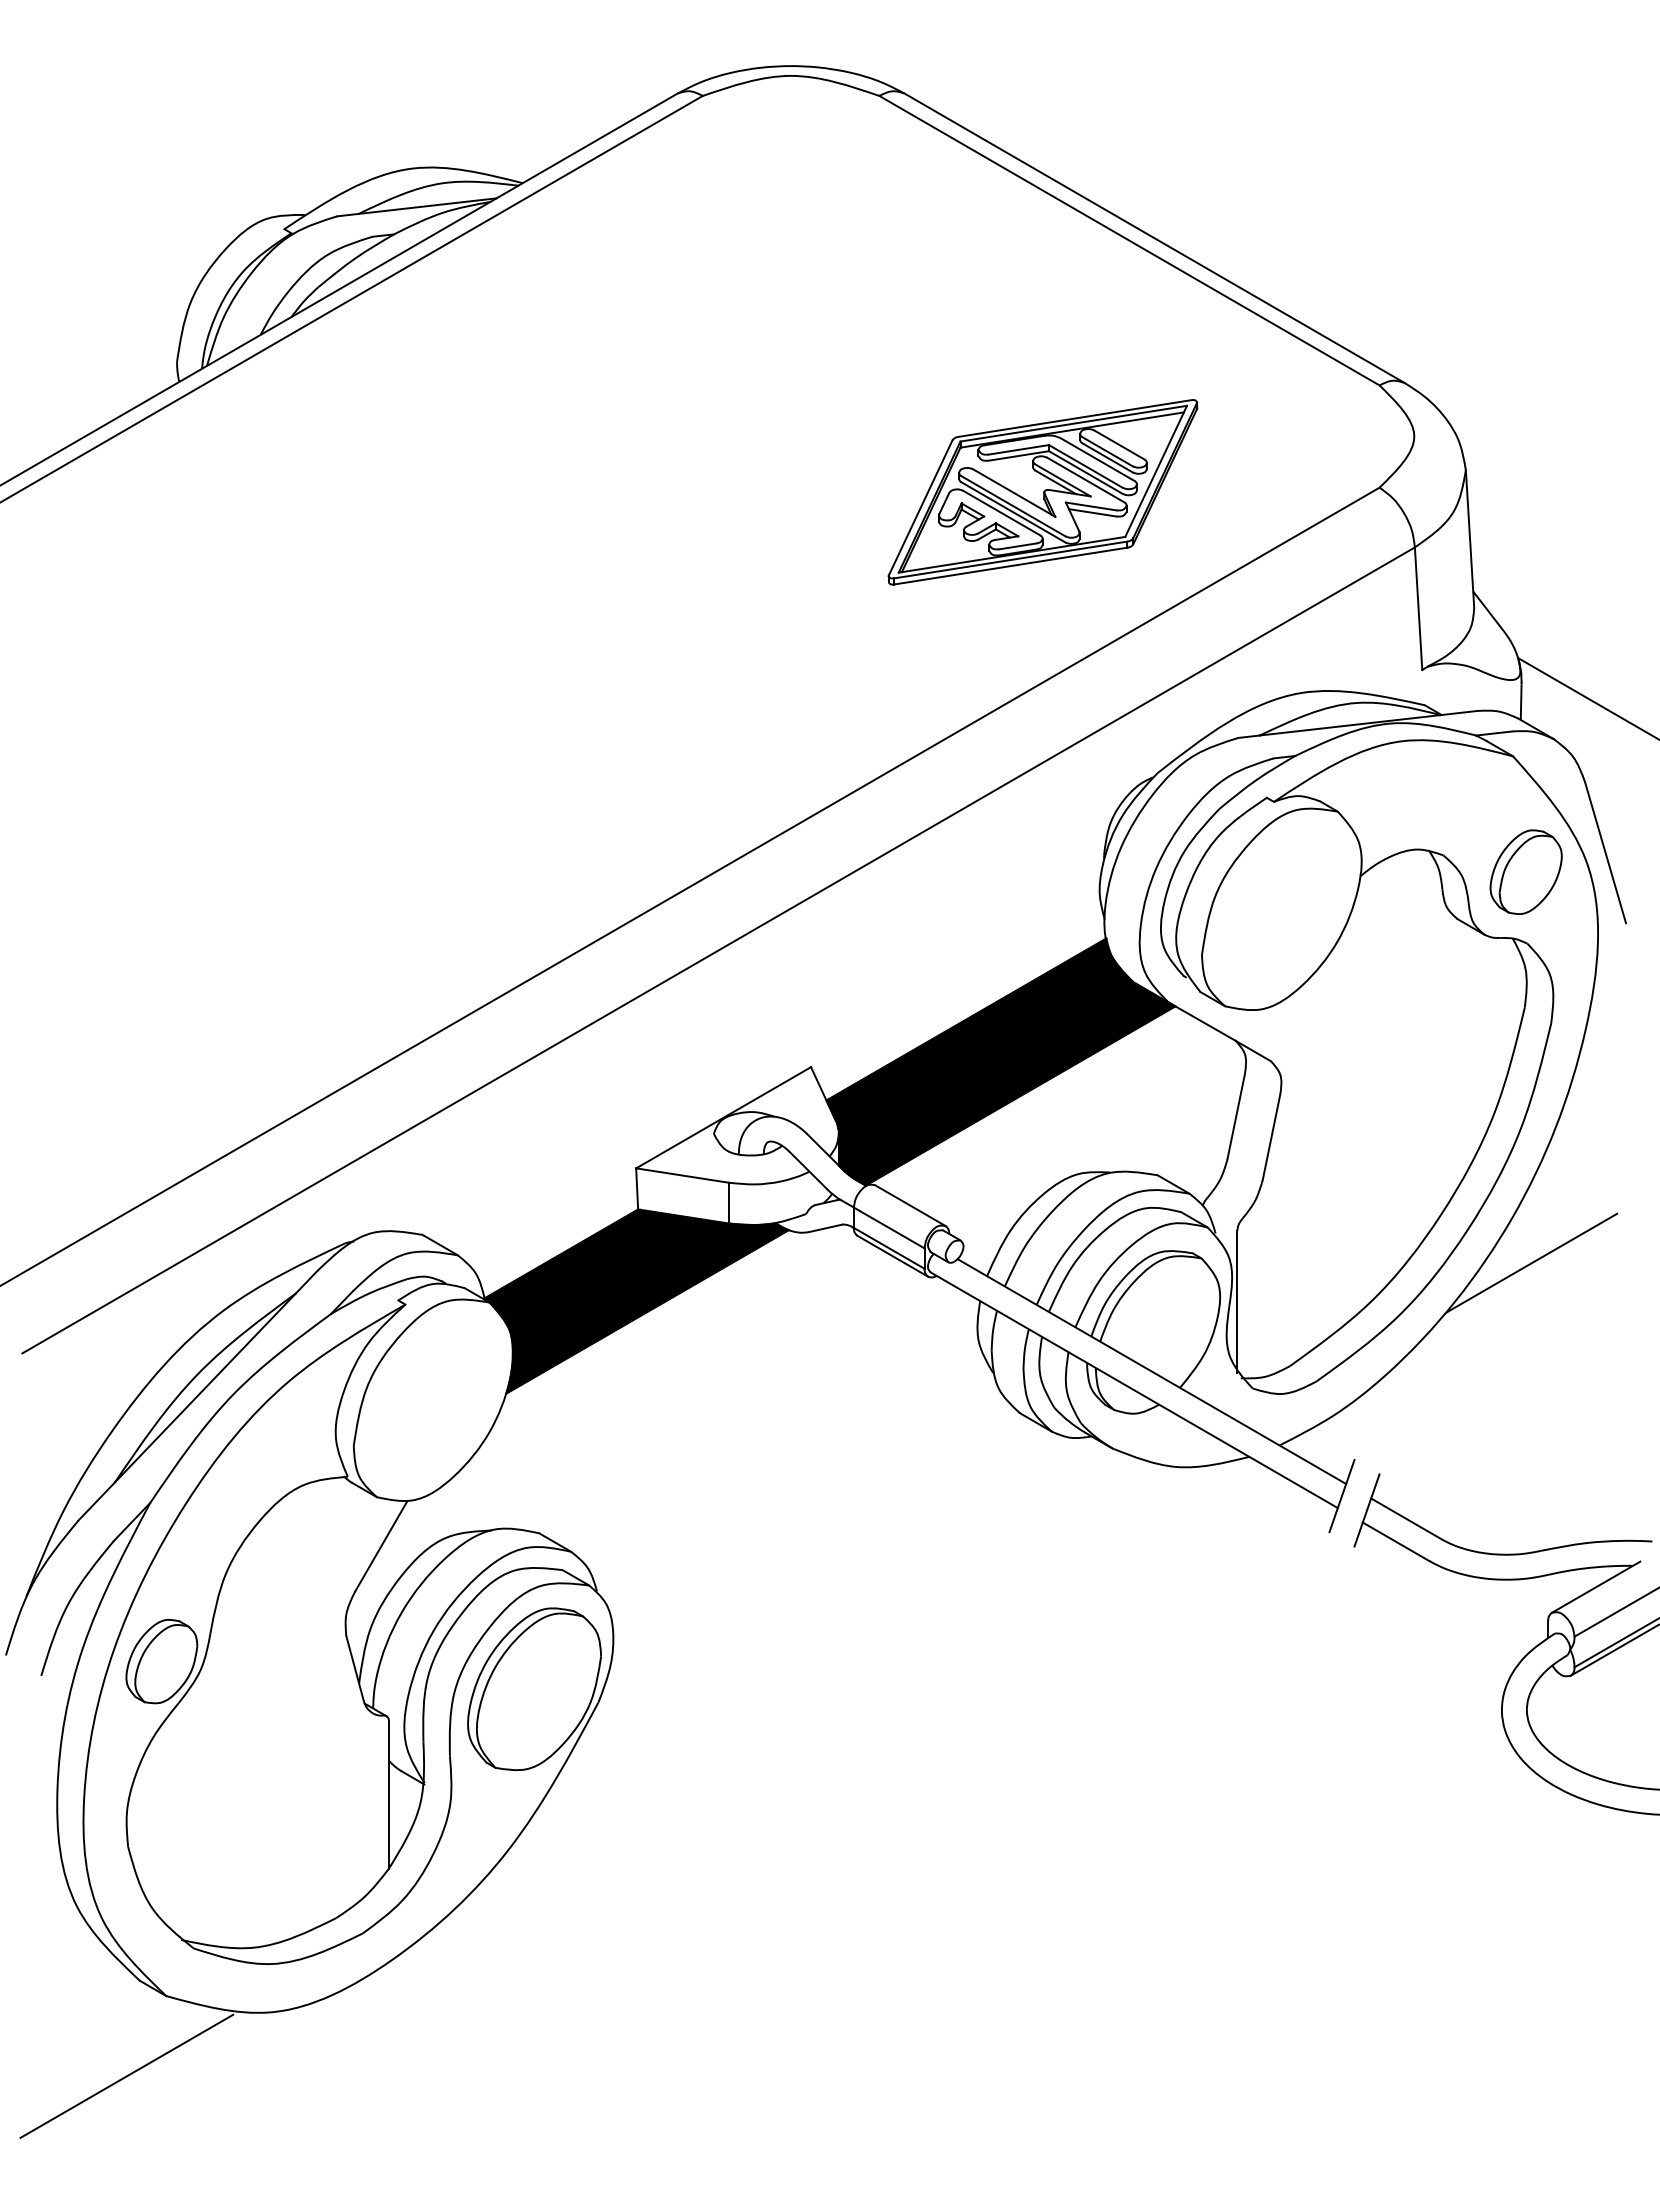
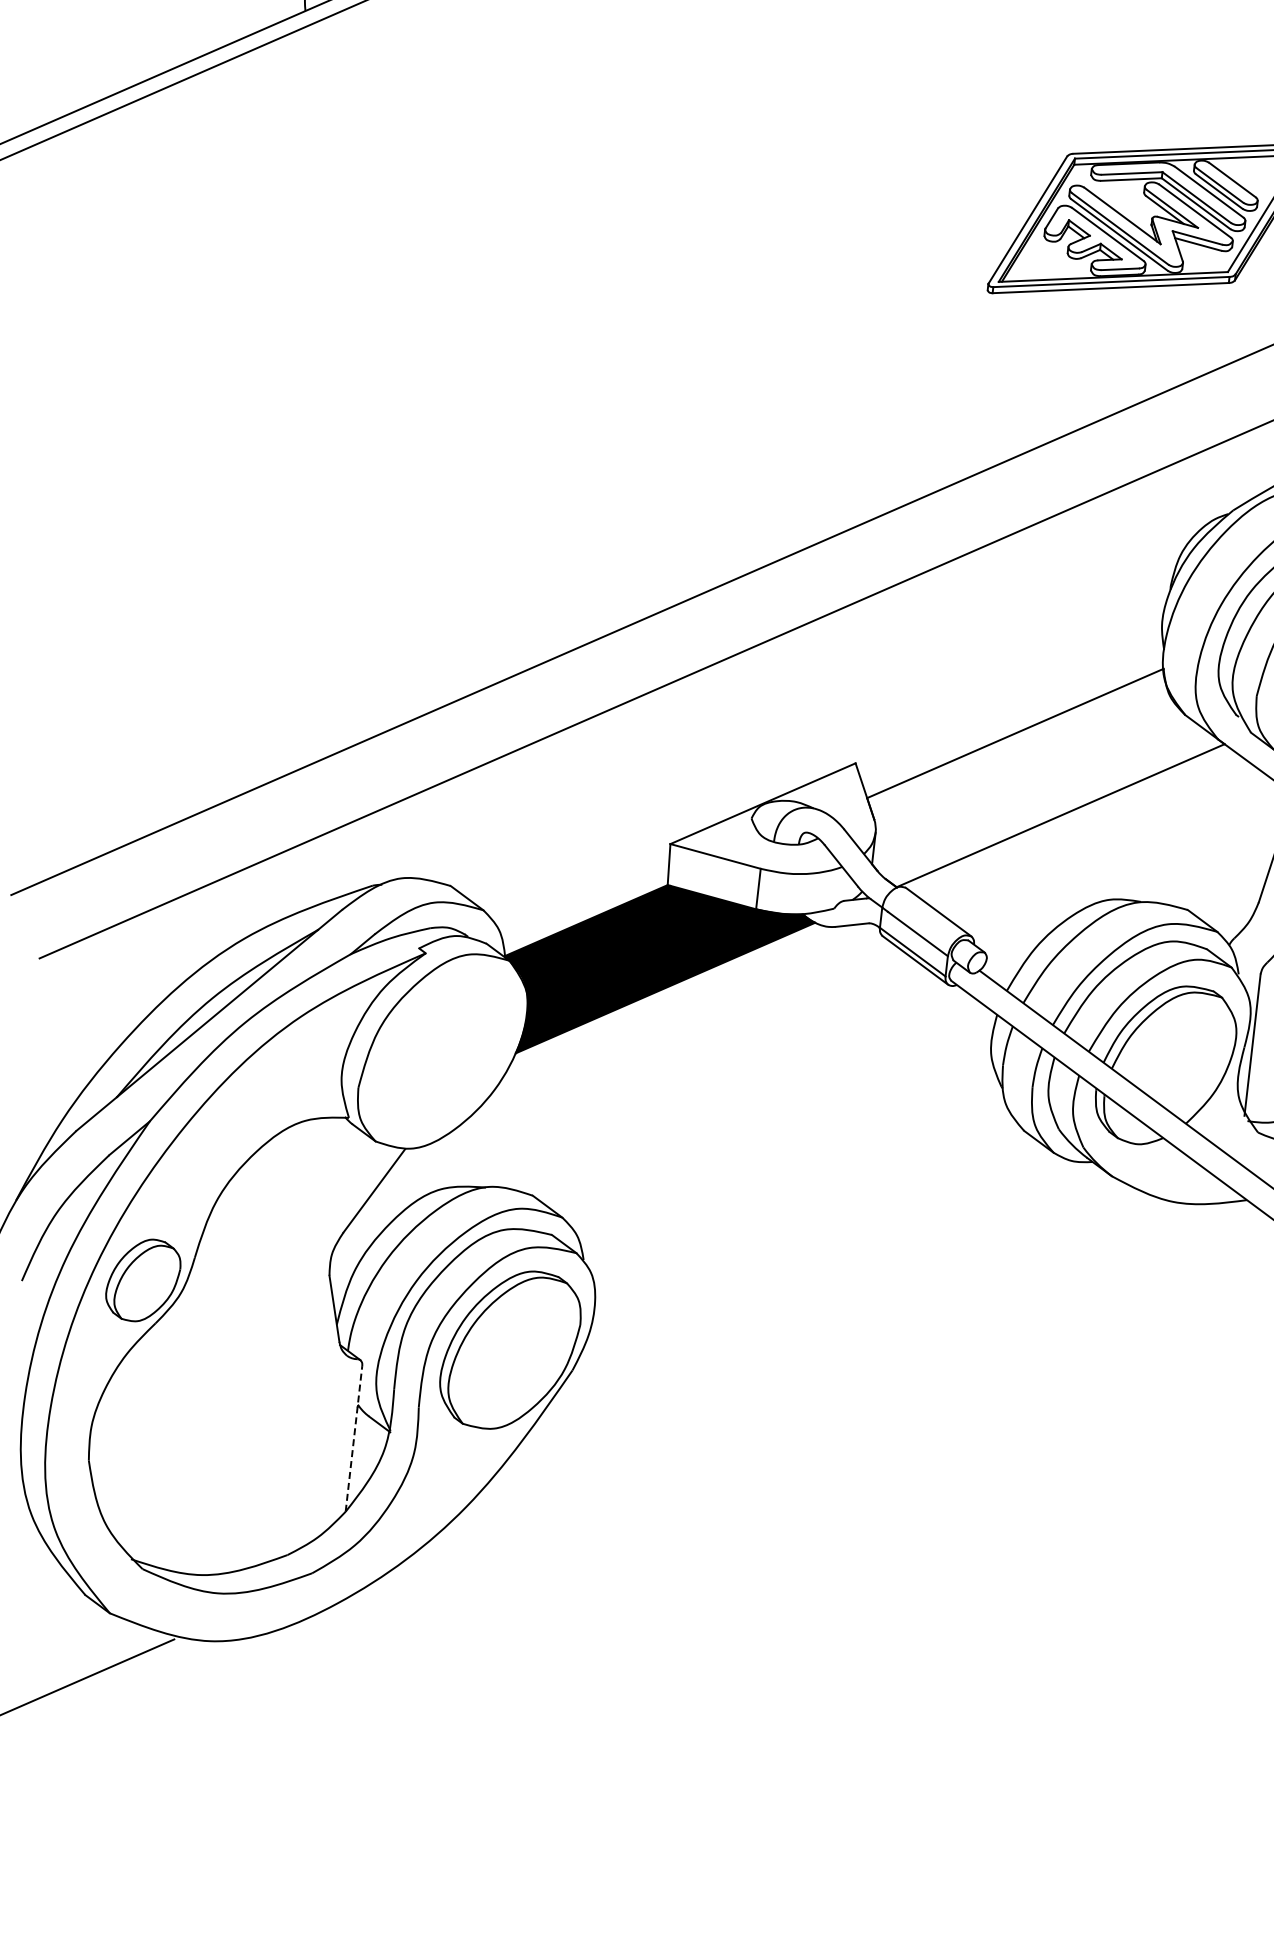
fill: (1000, 1061) -> (1044, 779), removed
line: (389, 1794) -> (354, 1438), solid -> dashed

